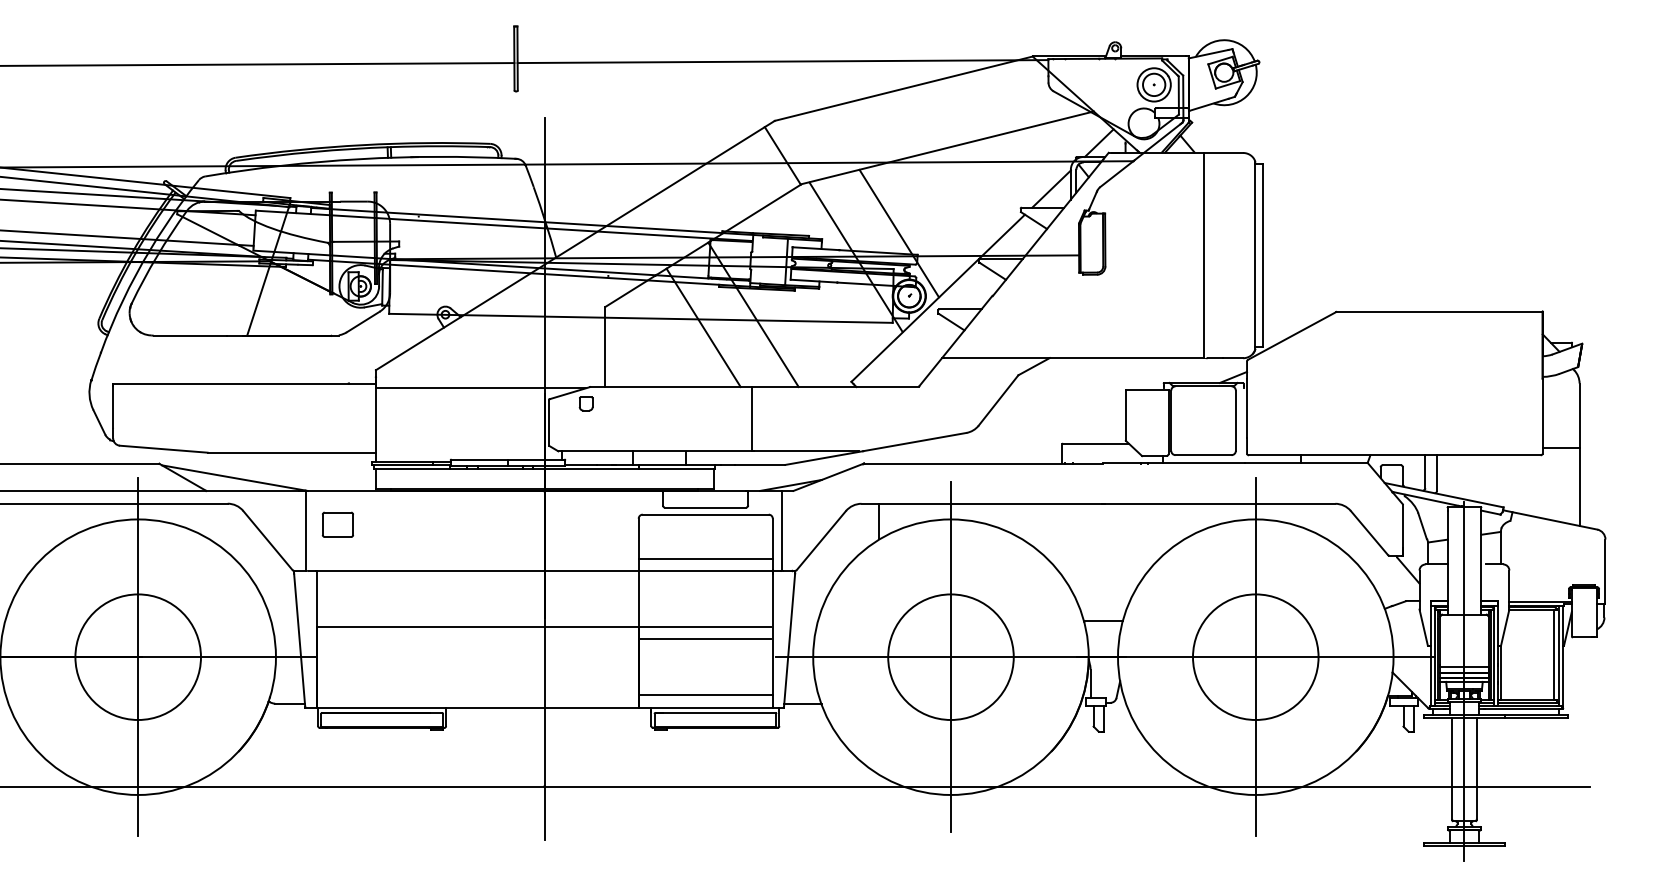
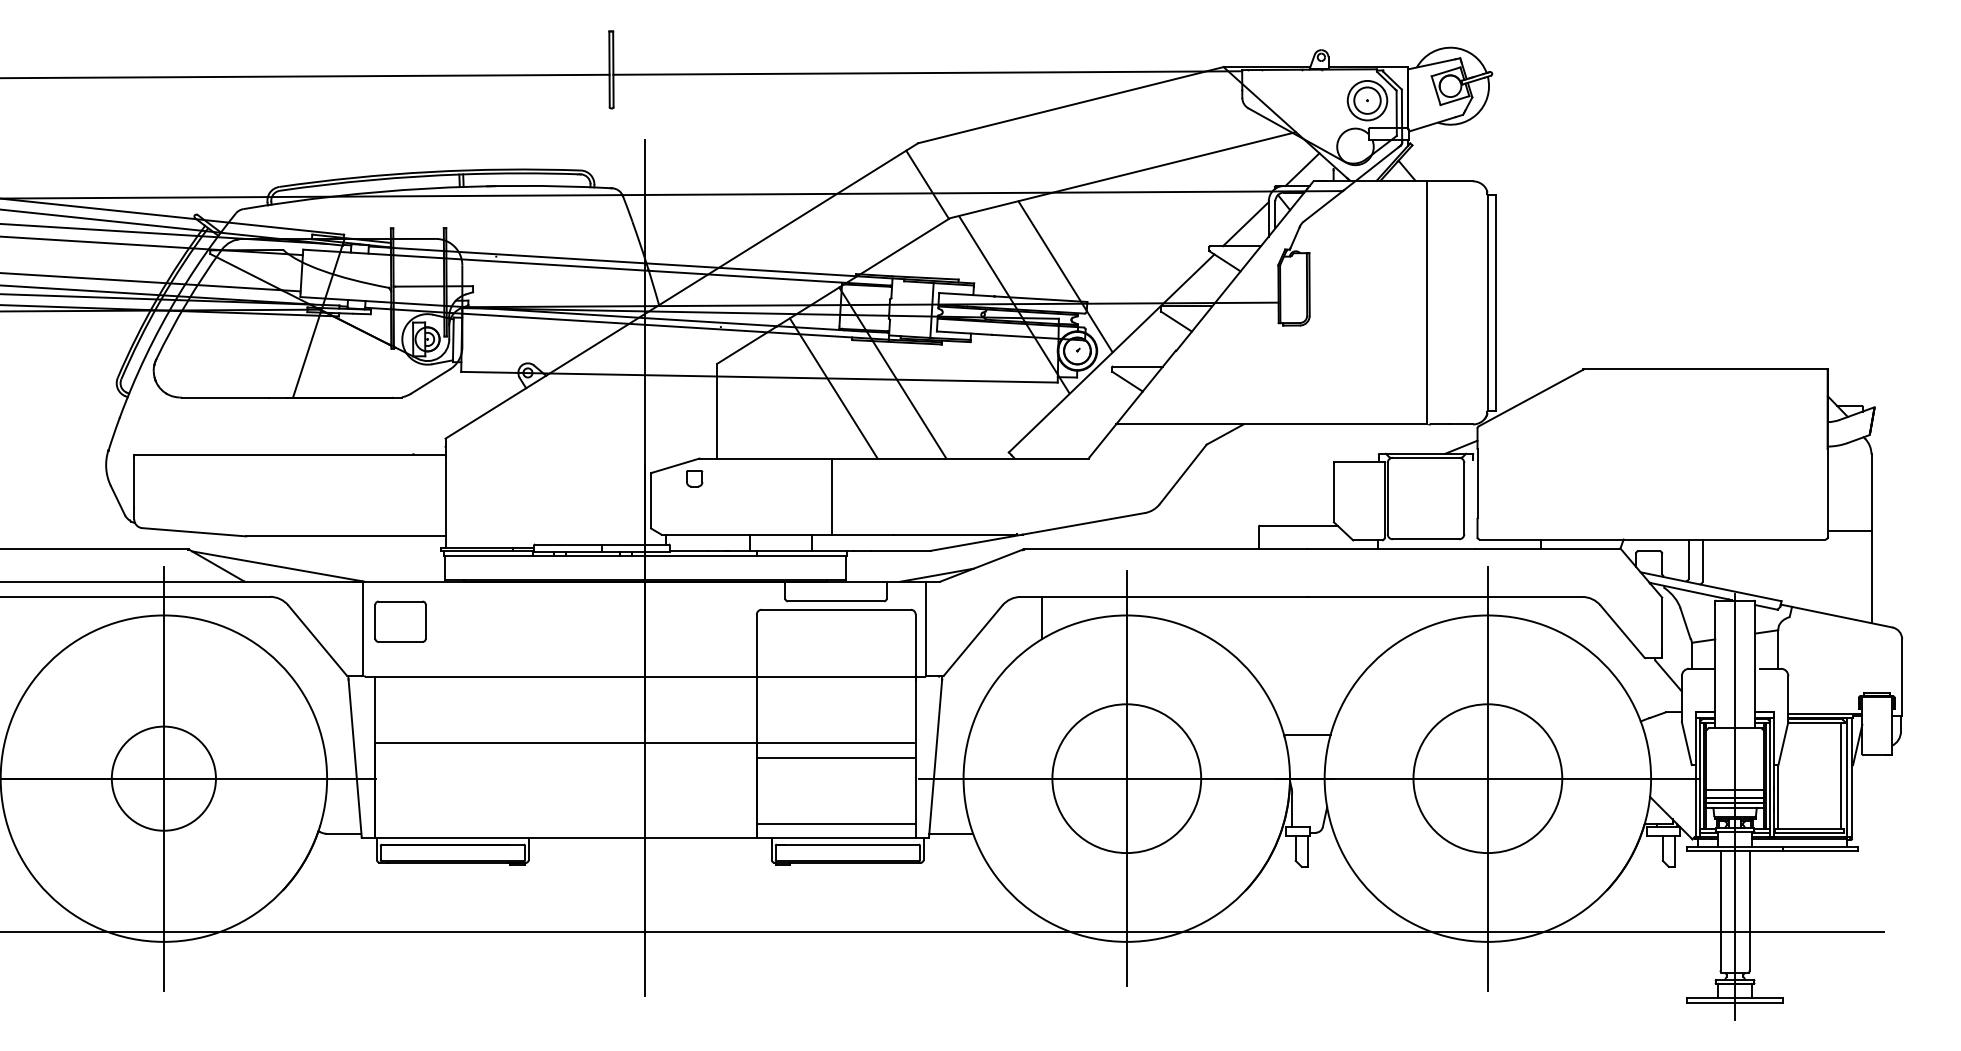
line: (480, 388) -> (569, 460), removed
line: (752, 419) -> (832, 496), moved
part: (337, 524) -> (400, 621), size x1.4
line: (705, 559) -> (835, 662), removed
circle: (137, 657) -> (163, 778), size x0.7

